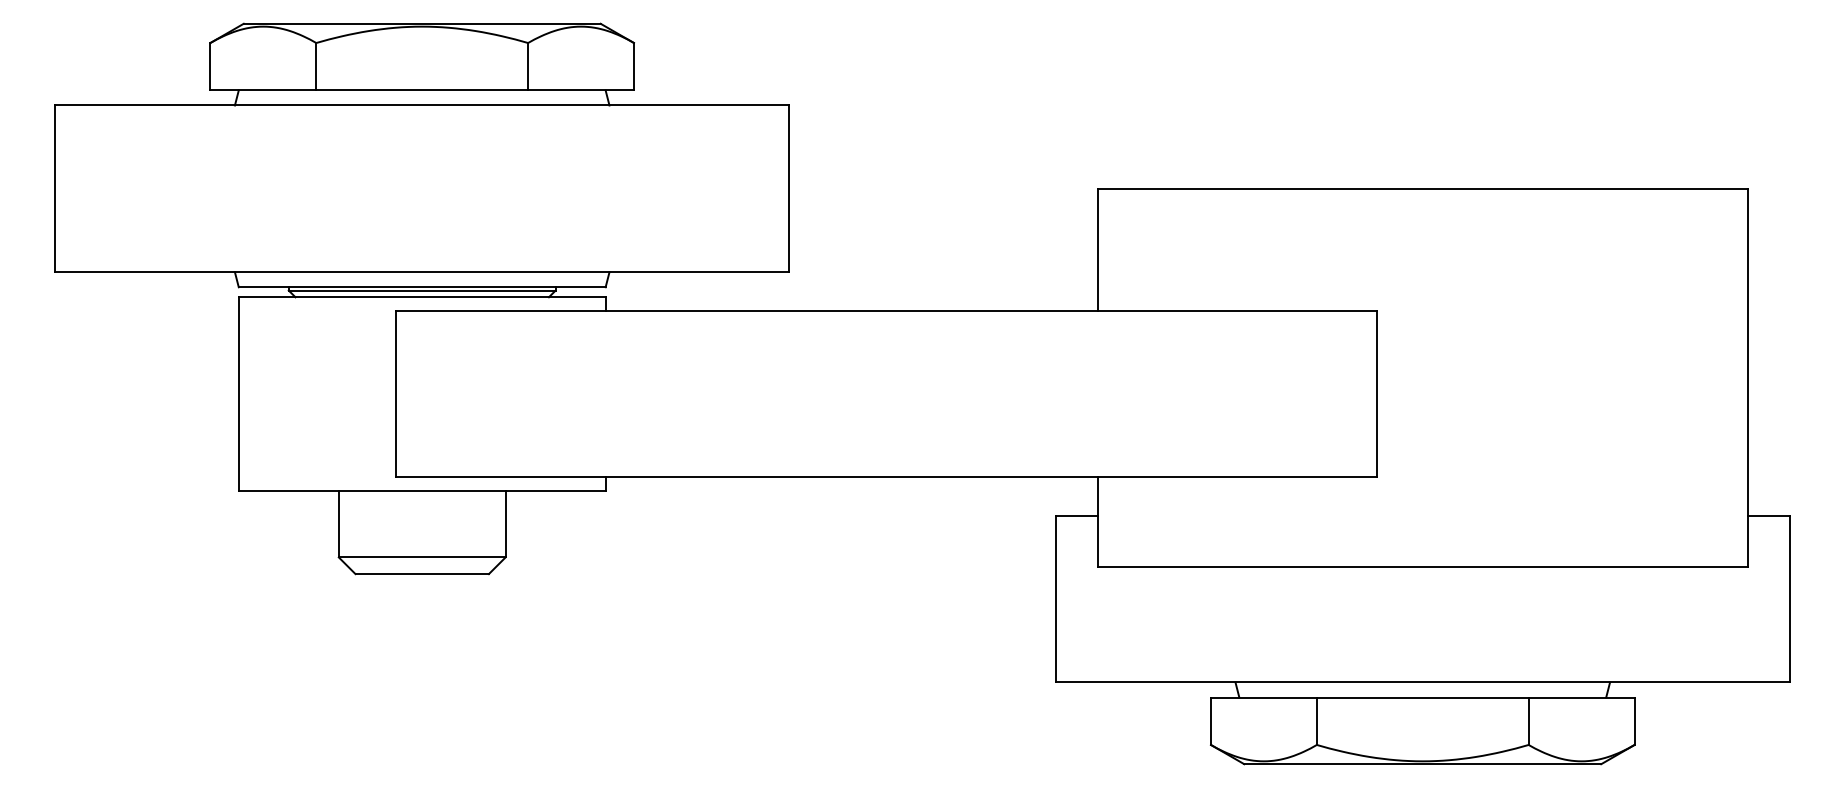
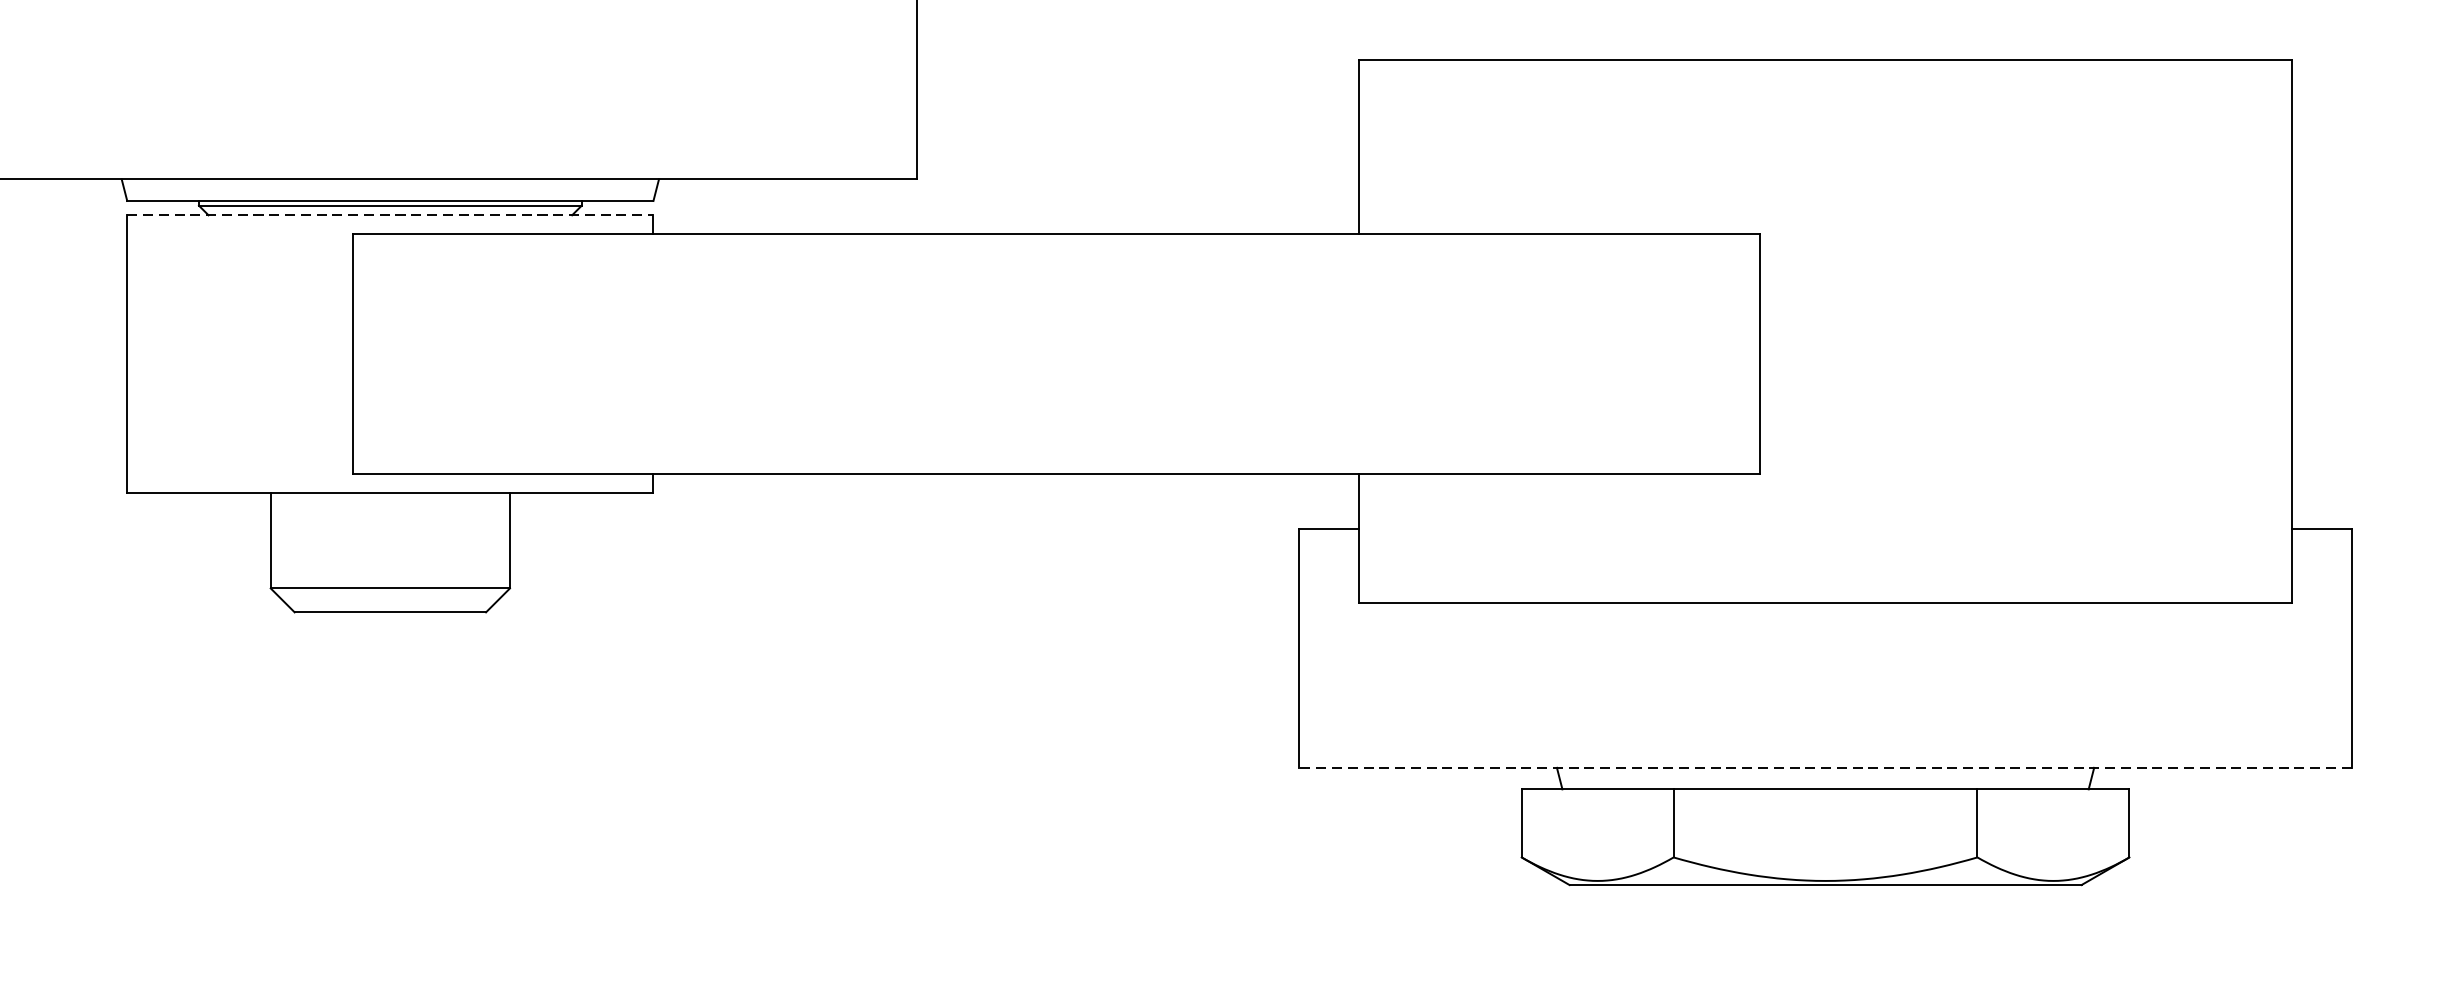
line: (422, 297) -> (390, 215), solid -> dashed
line: (1422, 682) -> (1825, 767), solid -> dashed

